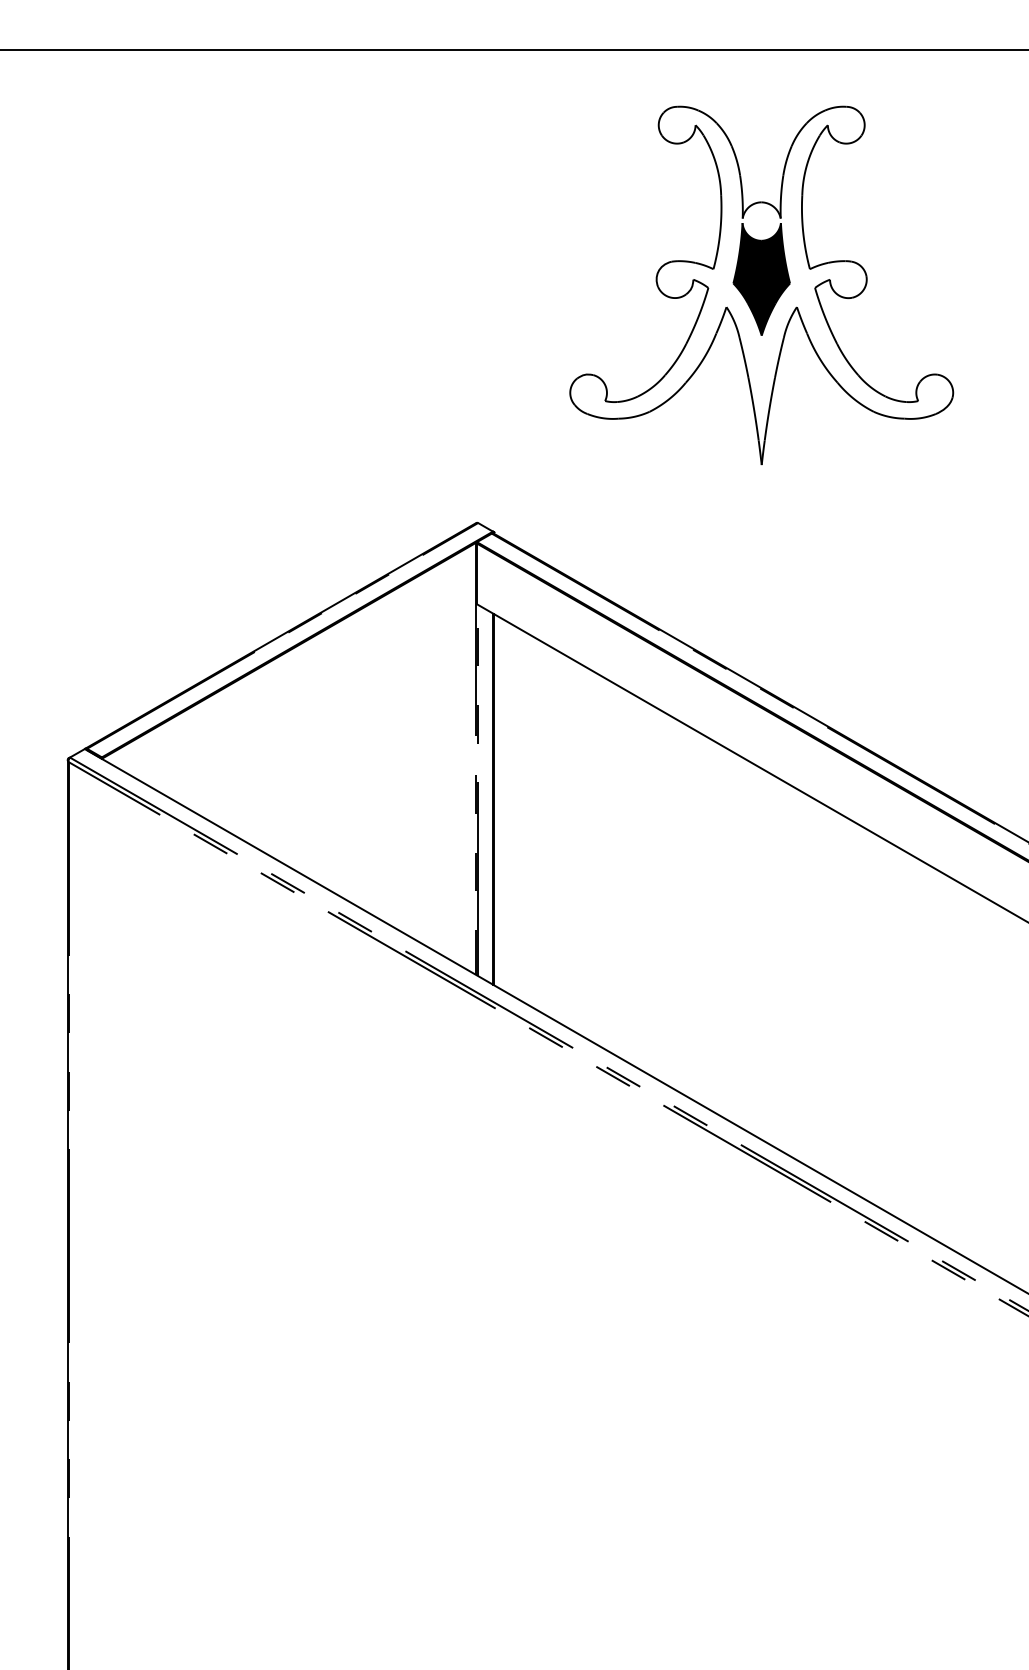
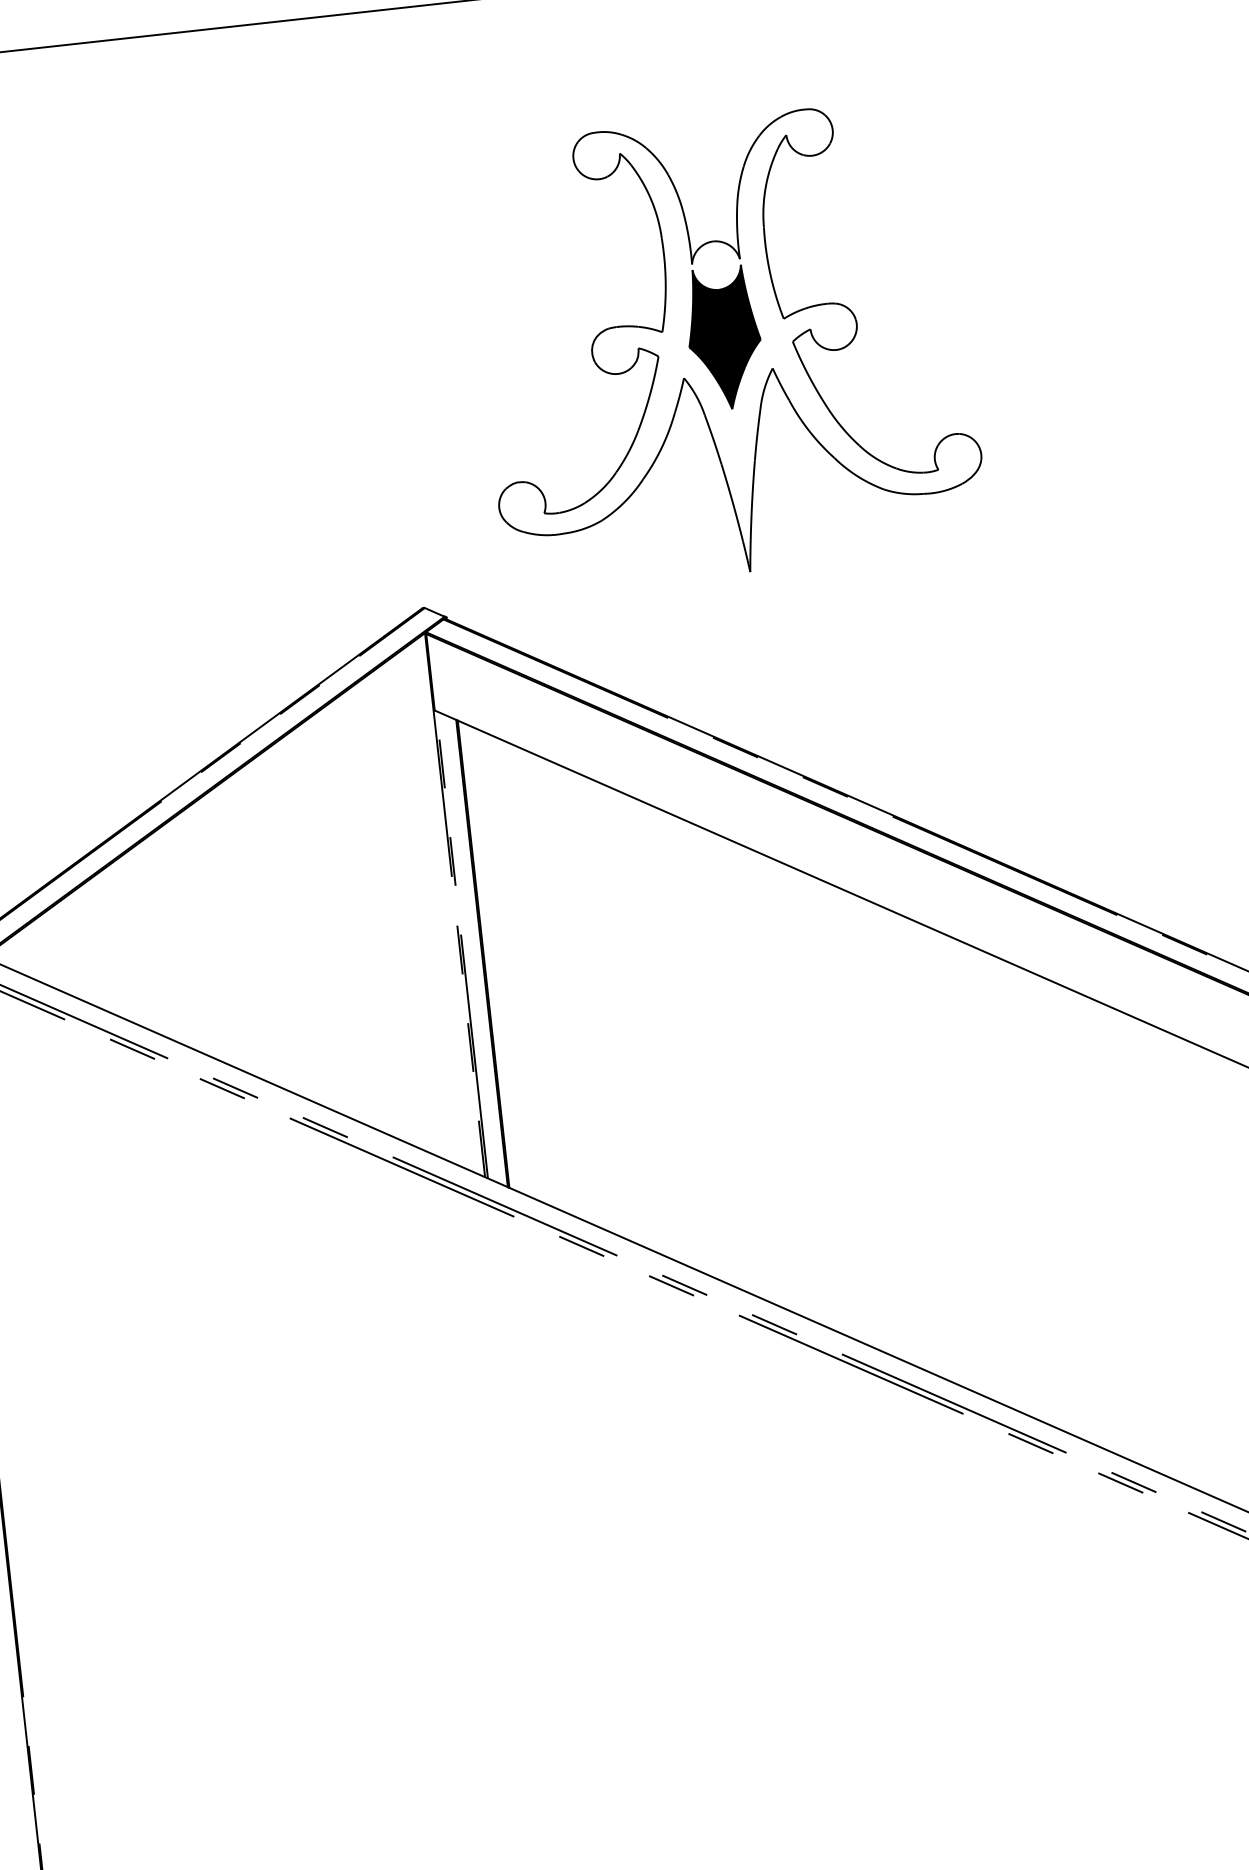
part: (761, 285) -> (725, 346), moved

